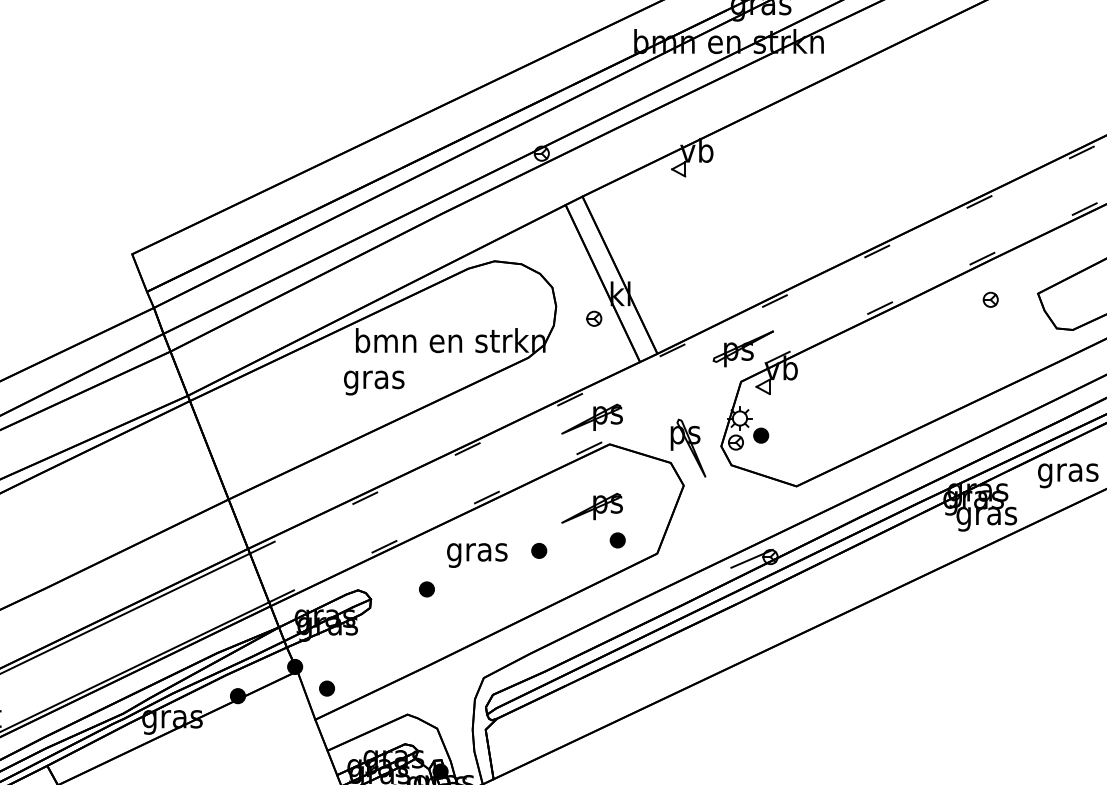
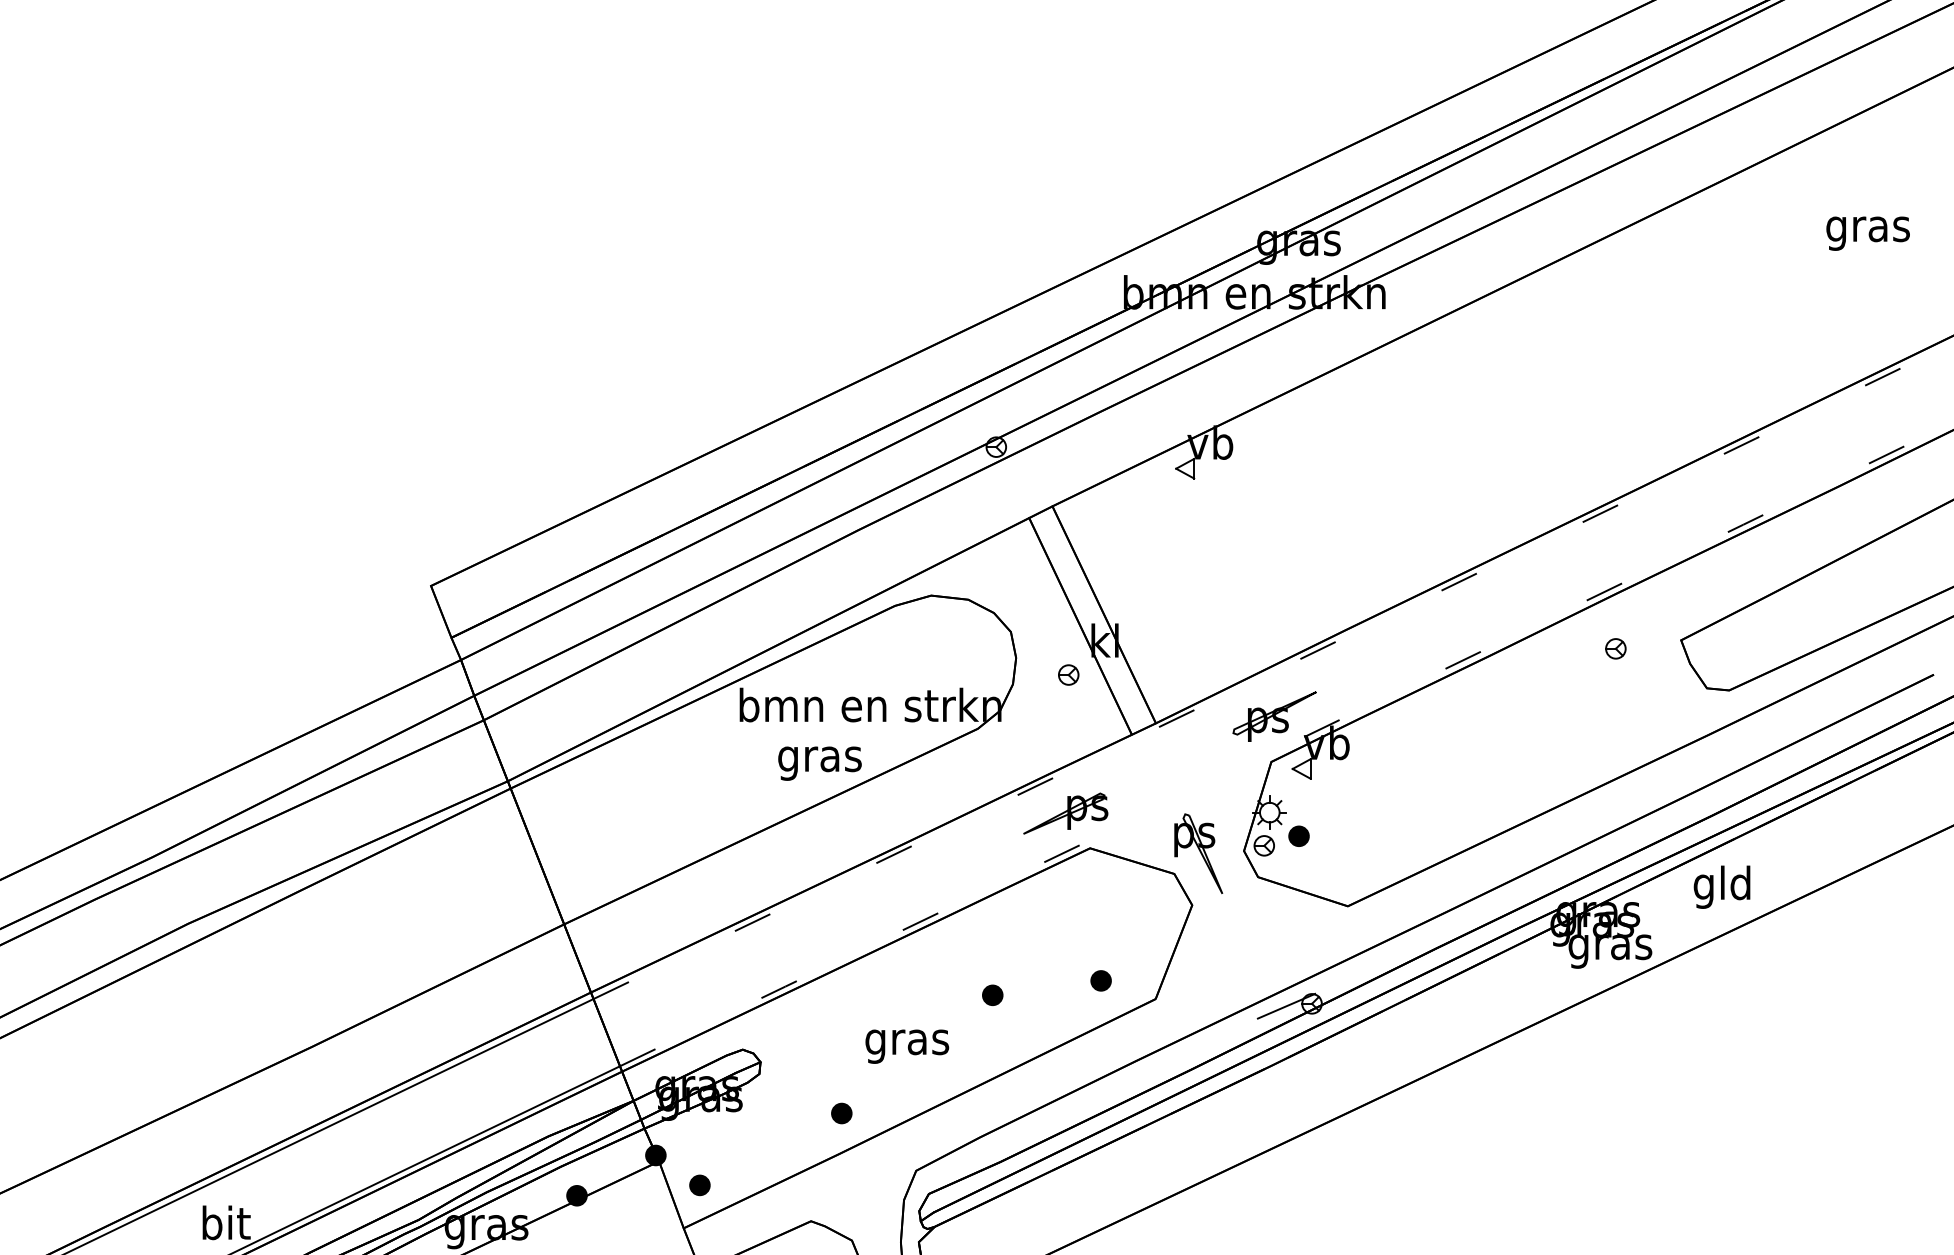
text: (373, 382) -> (819, 763), moved
text: (1068, 472) -> (1722, 886), gras -> gld
part: (591, 508) -> (1065, 936), removed
text: (477, 555) -> (907, 1046), moved
part: (426, 589) -> (841, 1113), moved

